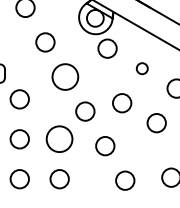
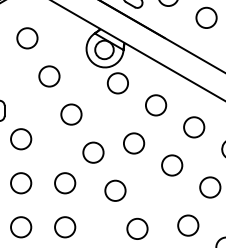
circle: (142, 68) -> (156, 105), size x1.67
circle: (65, 76) -> (71, 114), size x0.71
circle: (60, 139) -> (65, 183), size x0.71

